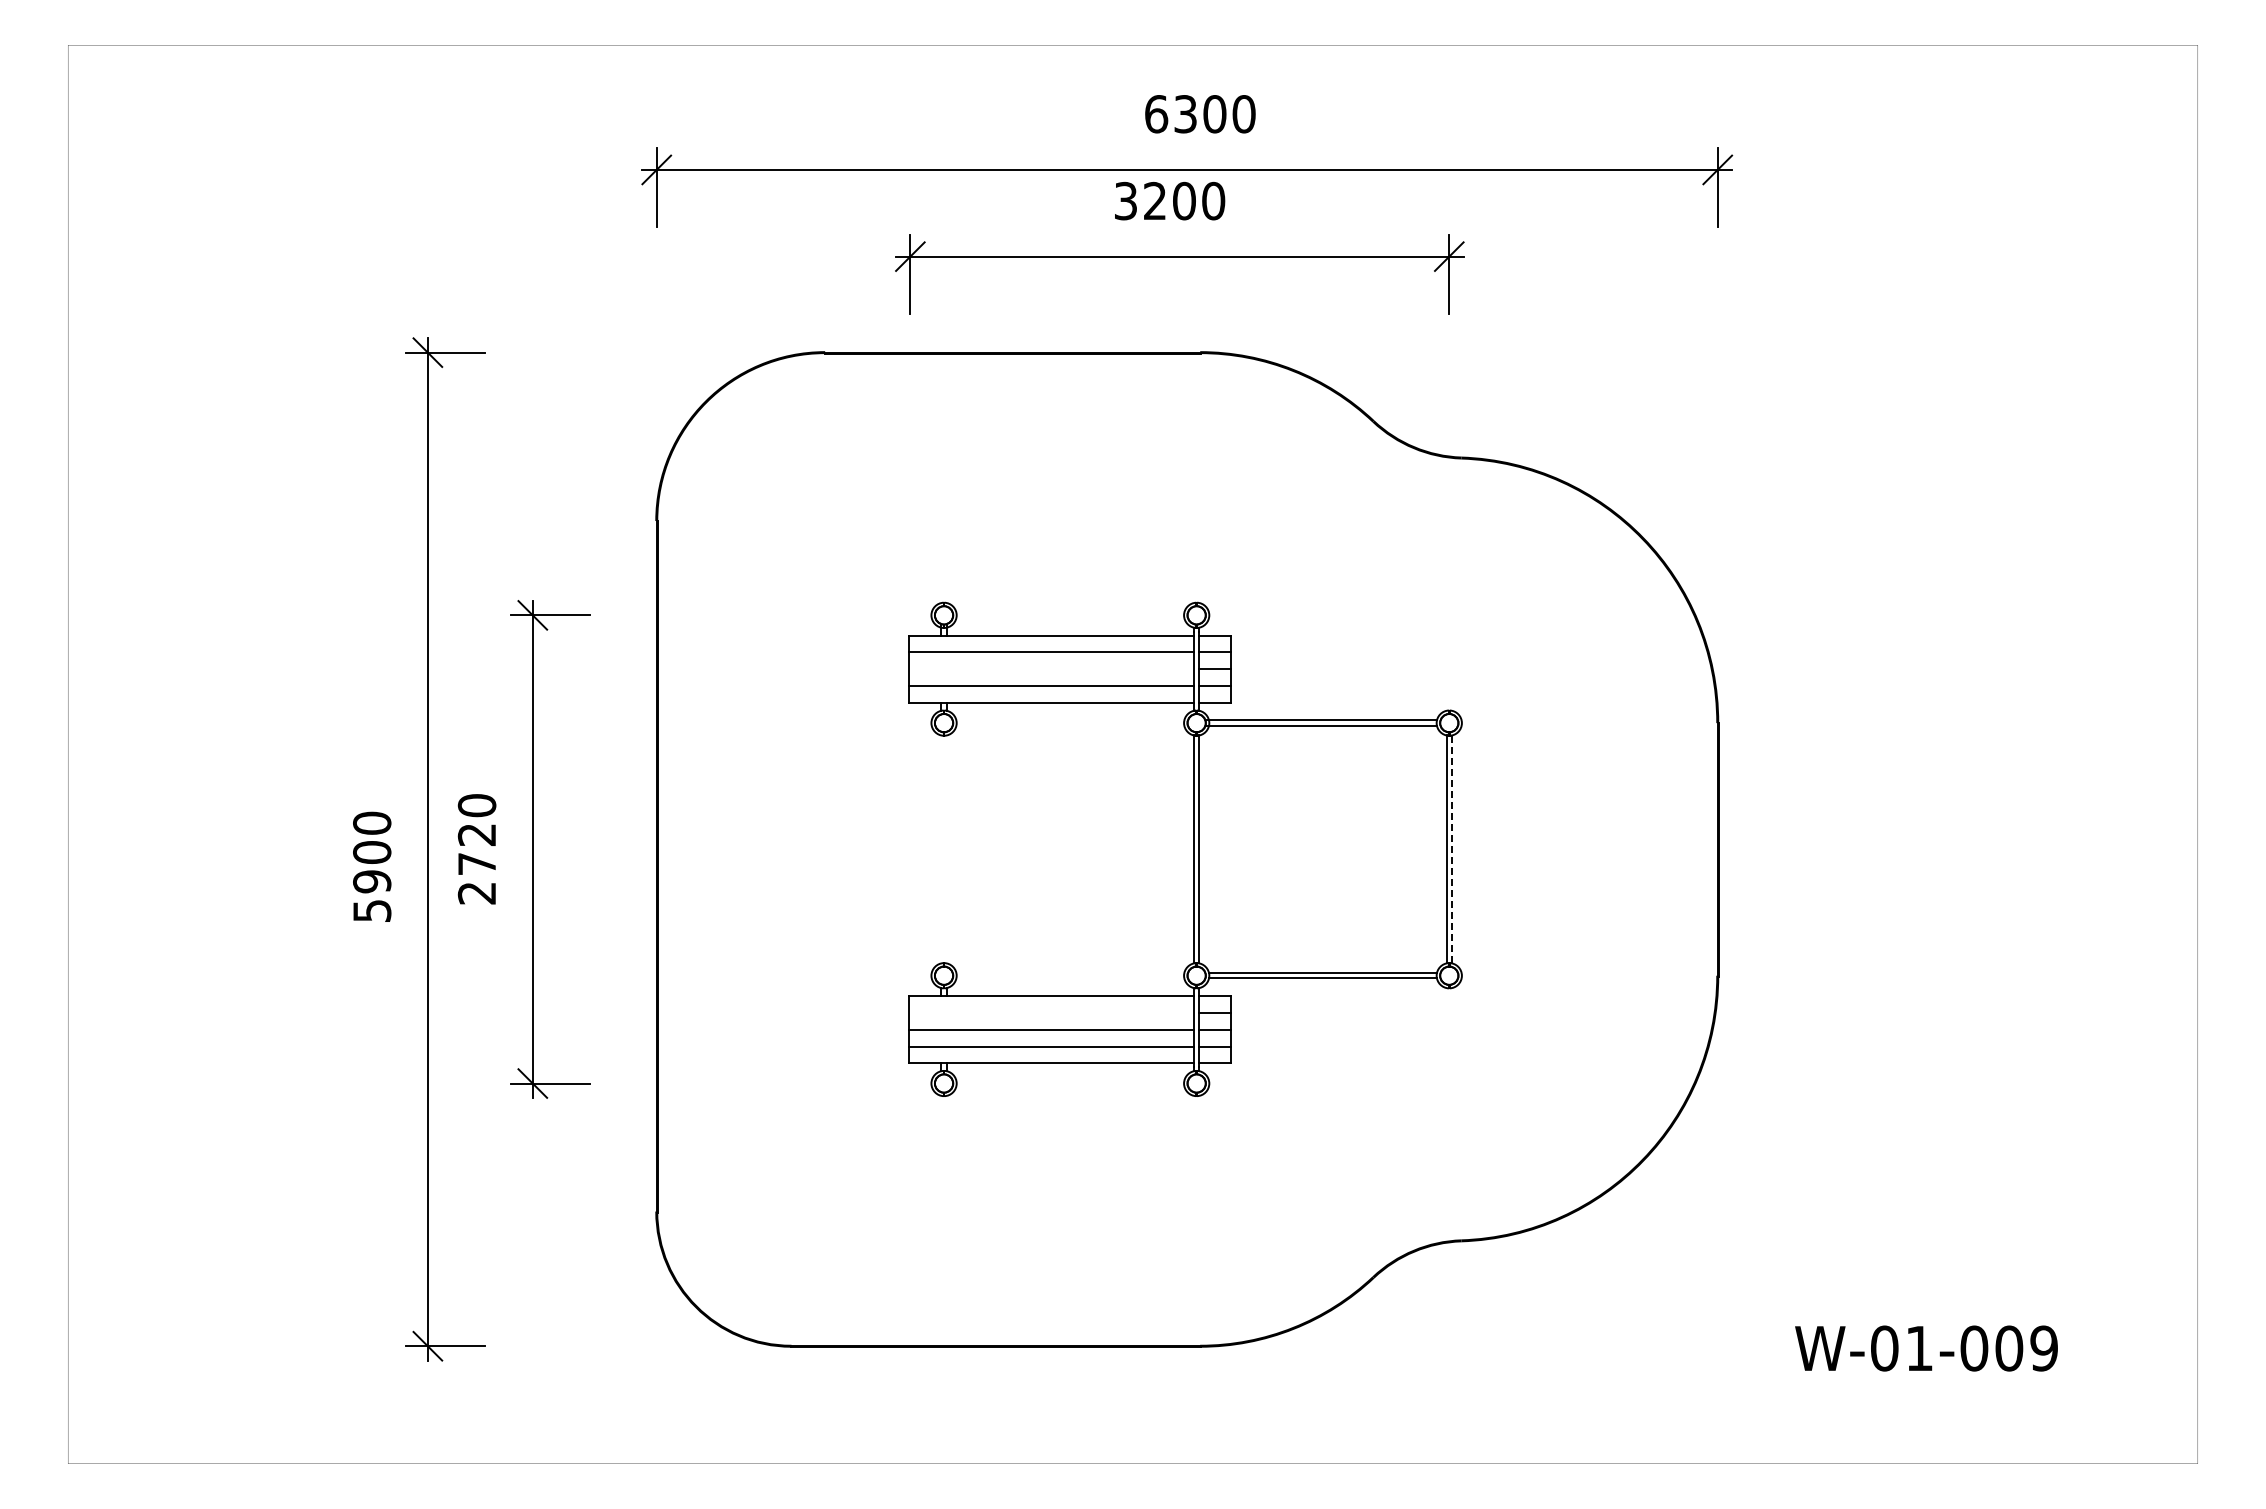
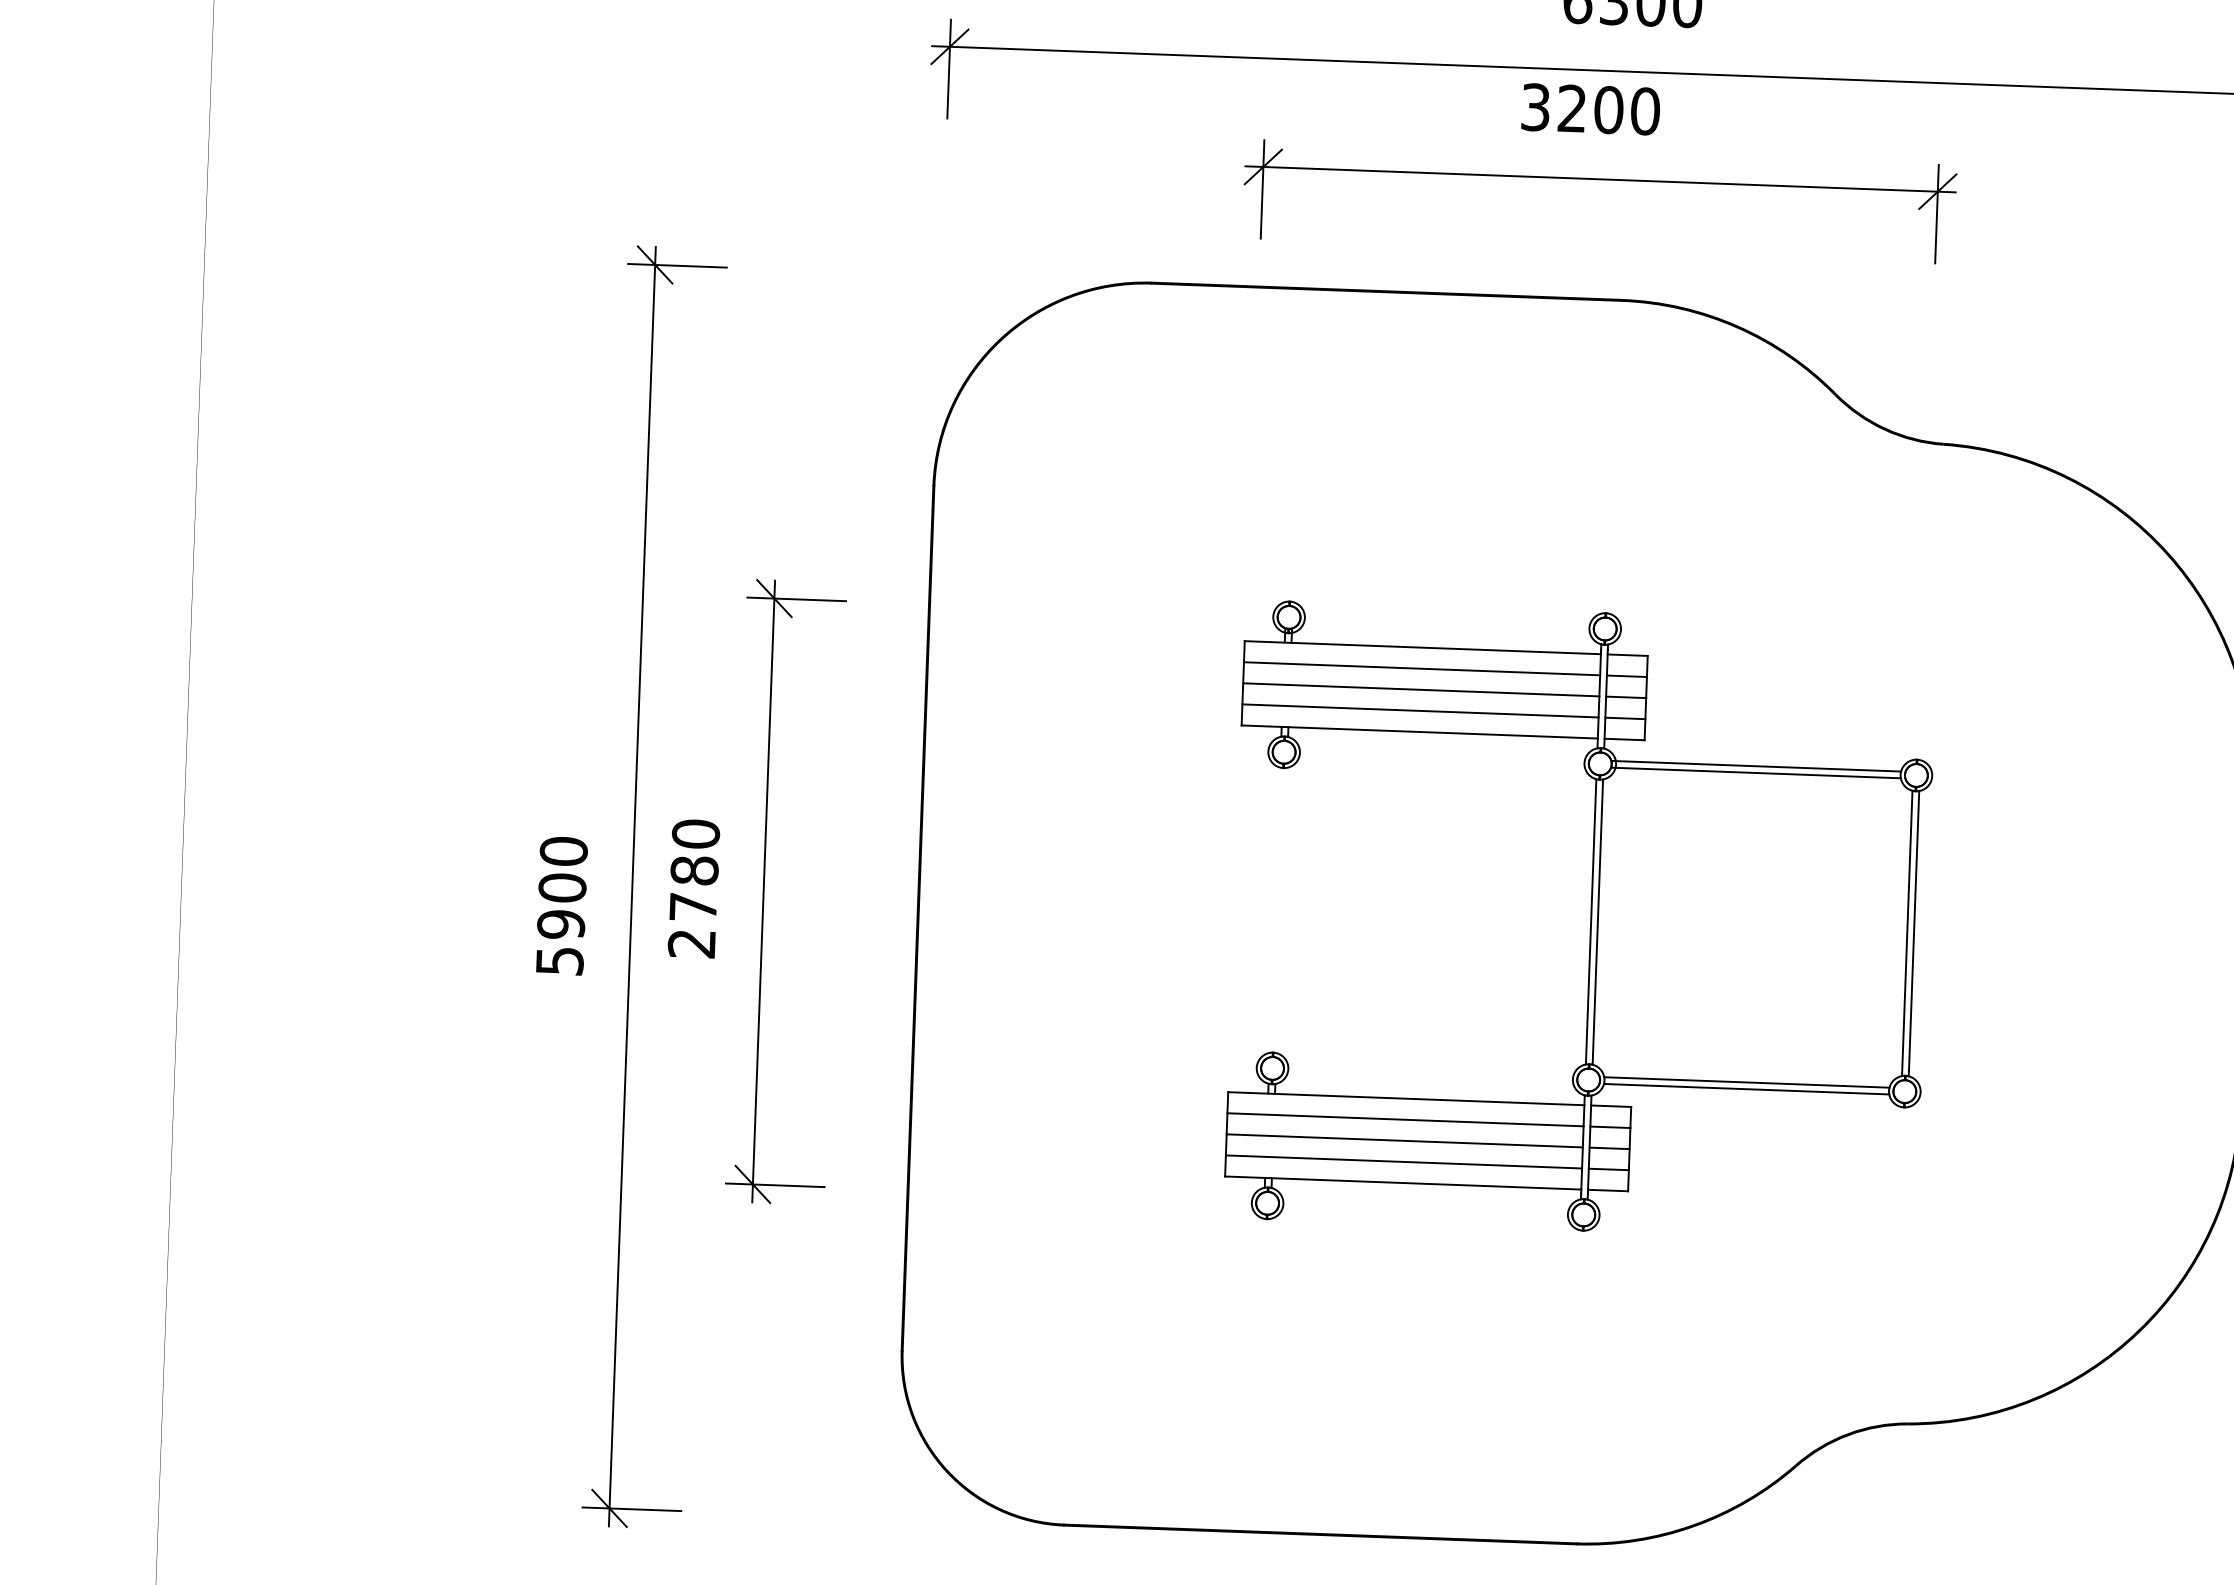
line: (1051, 669) -> (1421, 690), added
text: (476, 834) -> (693, 870), 2720 -> 2780
line: (1451, 849) -> (1913, 933), dashed -> solid
line: (1051, 1012) -> (1405, 1119), added

